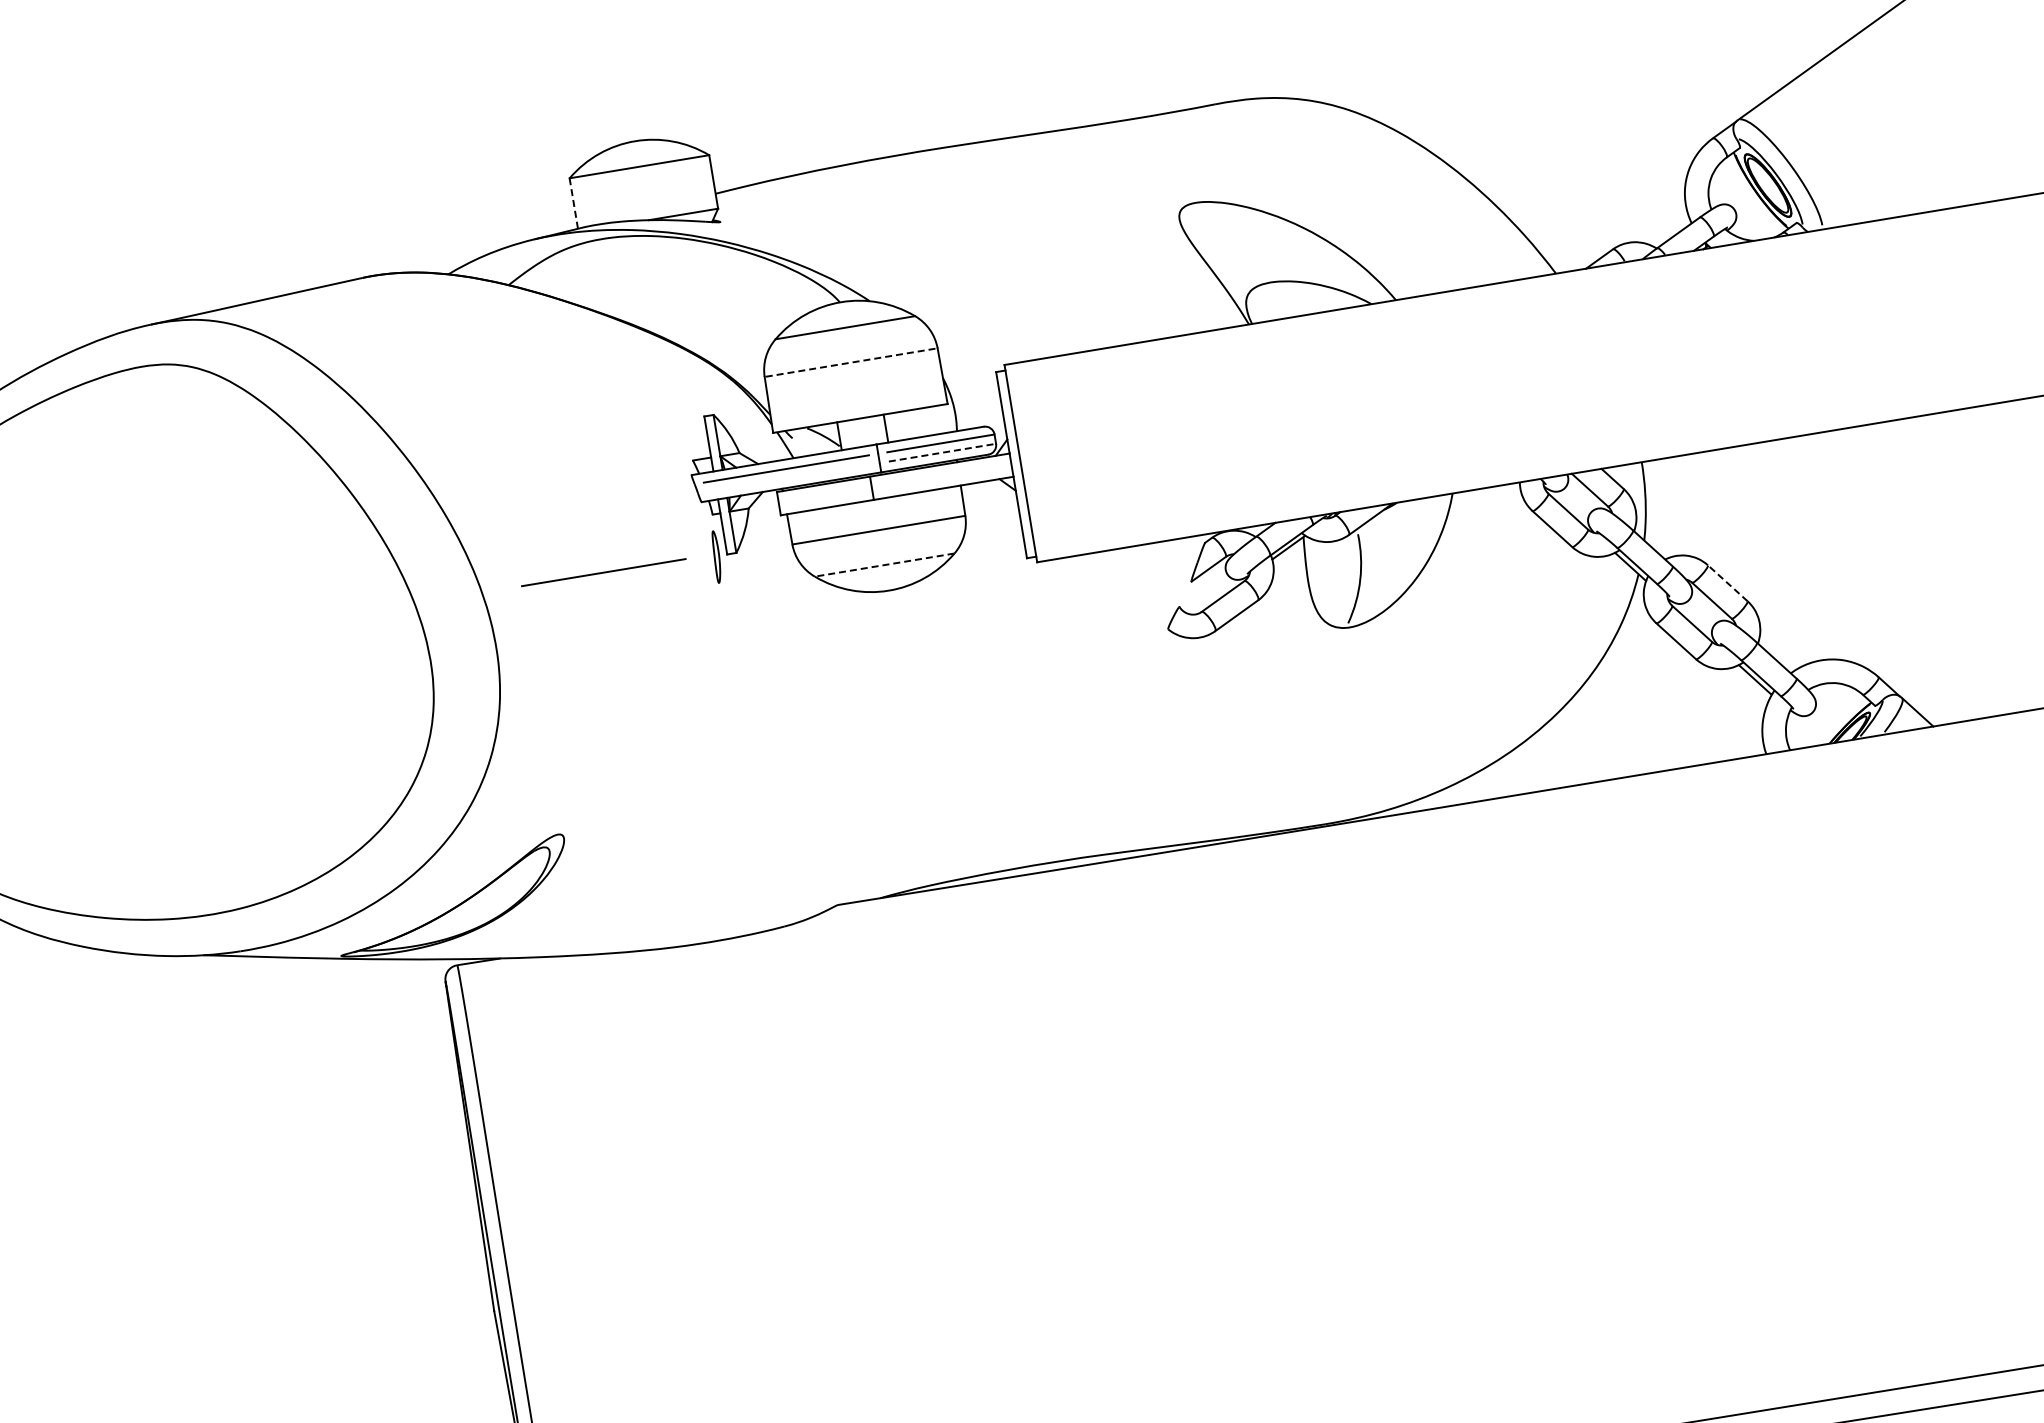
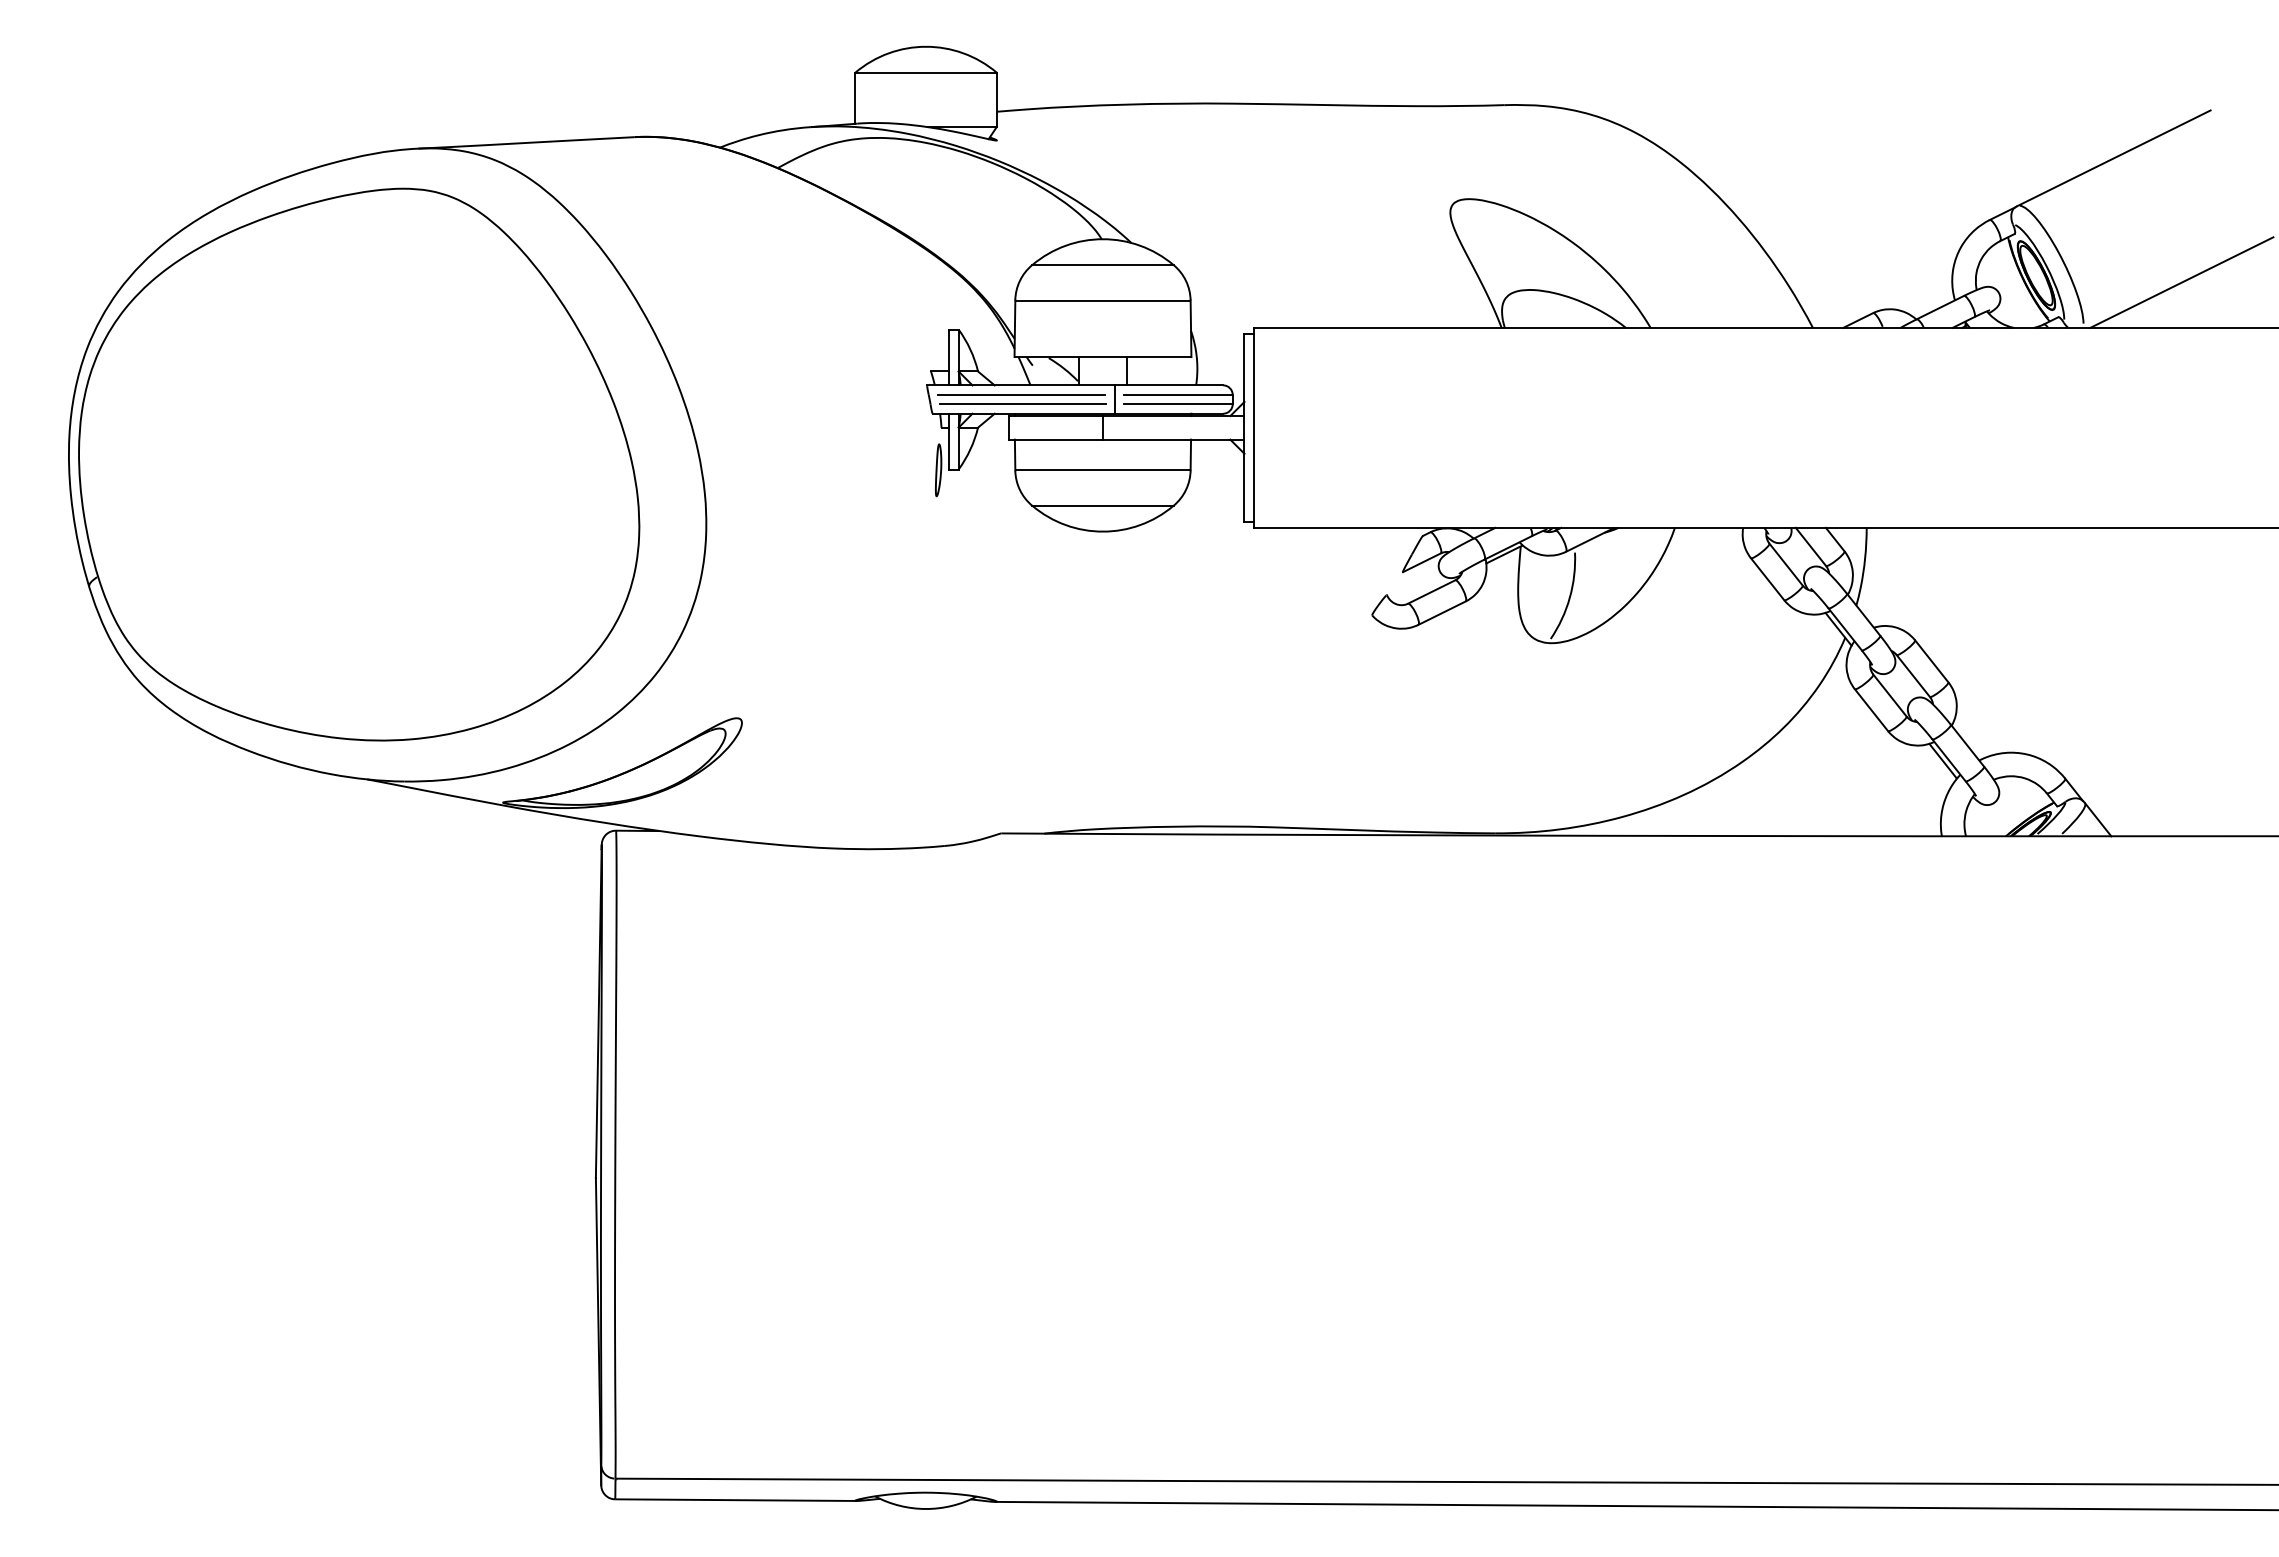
line: (1912, 168) -> (2181, 282), added
line: (574, 203) -> (855, 98), dashed -> solid
line: (850, 362) -> (1102, 300), dashed -> solid
line: (942, 452) -> (1178, 404), dashed -> solid
line: (884, 564) -> (1102, 505), dashed -> solid
line: (603, 571) -> (1022, 403), moved
line: (1727, 583) -> (1931, 661), dashed -> solid

